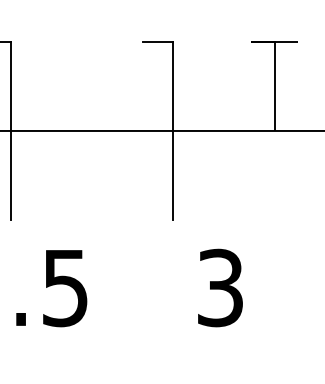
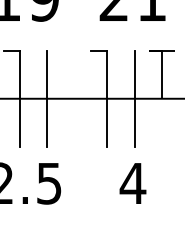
line: (62, 130) -> (47, 98), added
line: (223, 130) -> (134, 98), added
text: (219, 287) -> (132, 183), 3 -> 4

